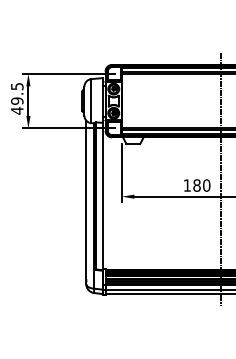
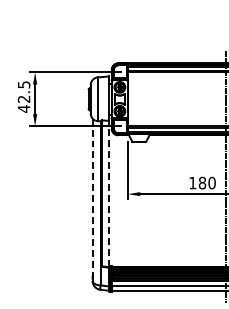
text: (17, 100) -> (24, 98), 49.5 -> 42.5
line: (102, 196) -> (108, 193), solid -> dashed
line: (86, 200) -> (92, 197), solid -> dashed

